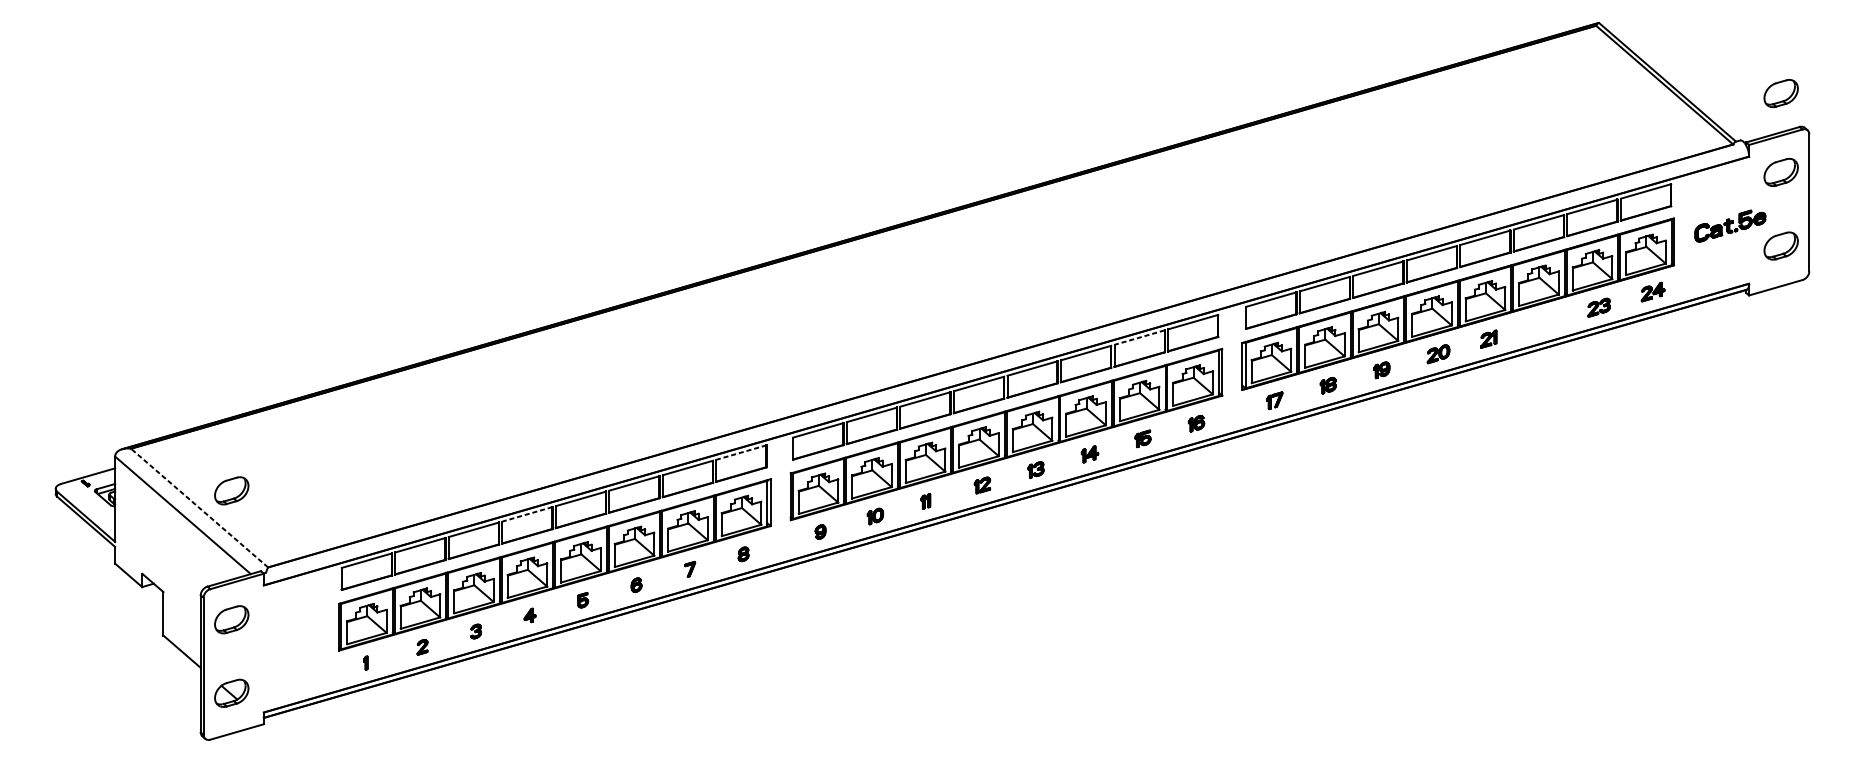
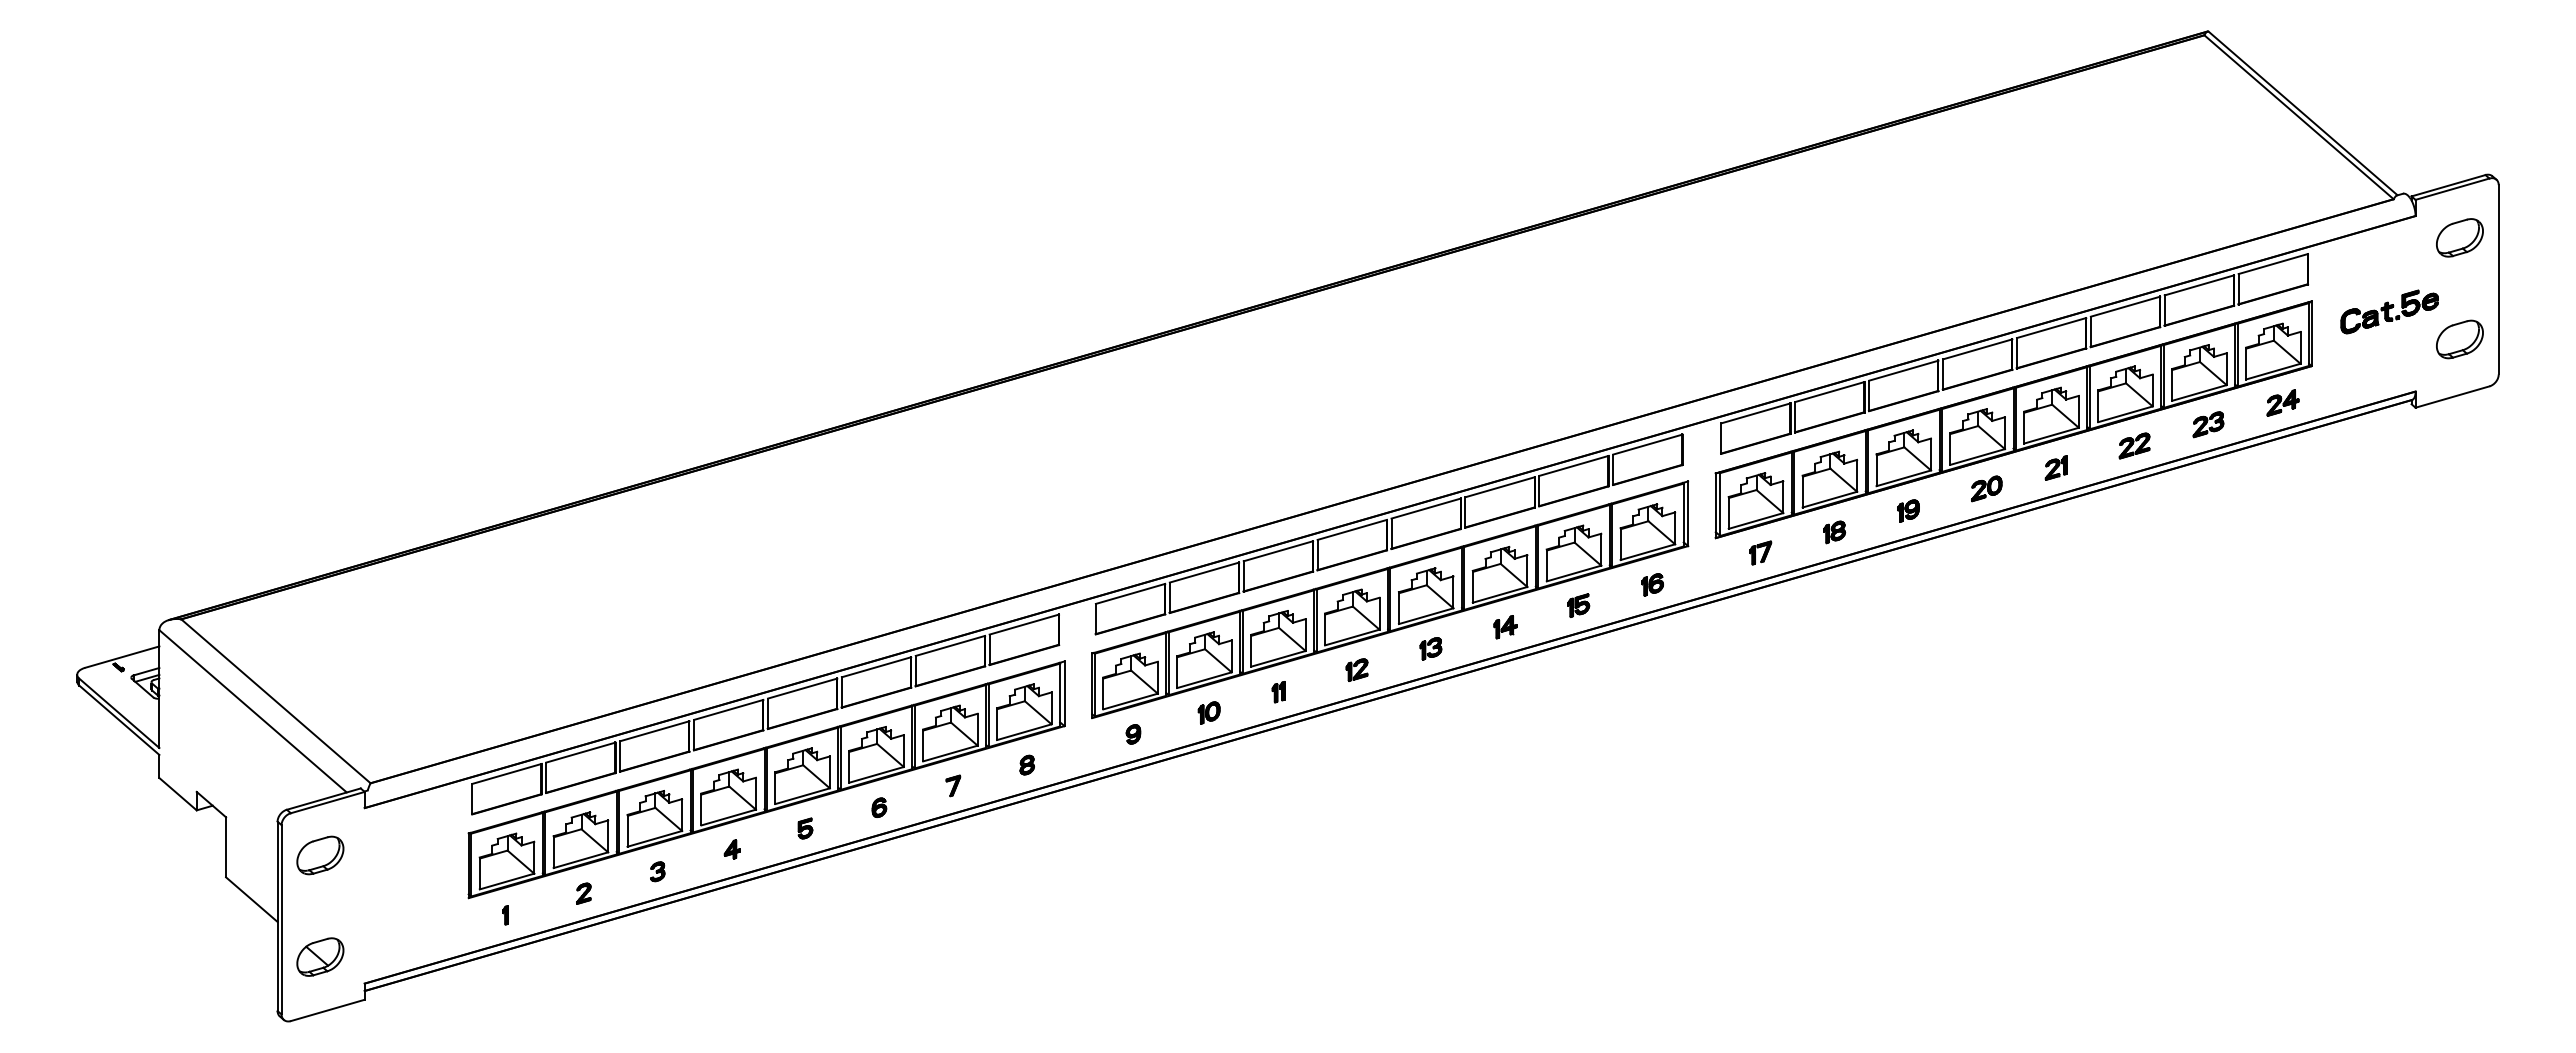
part: (1780, 93) -> (2459, 128), removed
part: (1545, 322) -> (2134, 445), added
line: (1139, 338) -> (1573, 466), dashed -> solid
line: (740, 452) -> (1023, 624), dashed -> solid
part: (231, 490) -> (320, 677), removed
line: (199, 507) -> (275, 700), dashed -> solid
line: (527, 514) -> (728, 710), dashed -> solid

